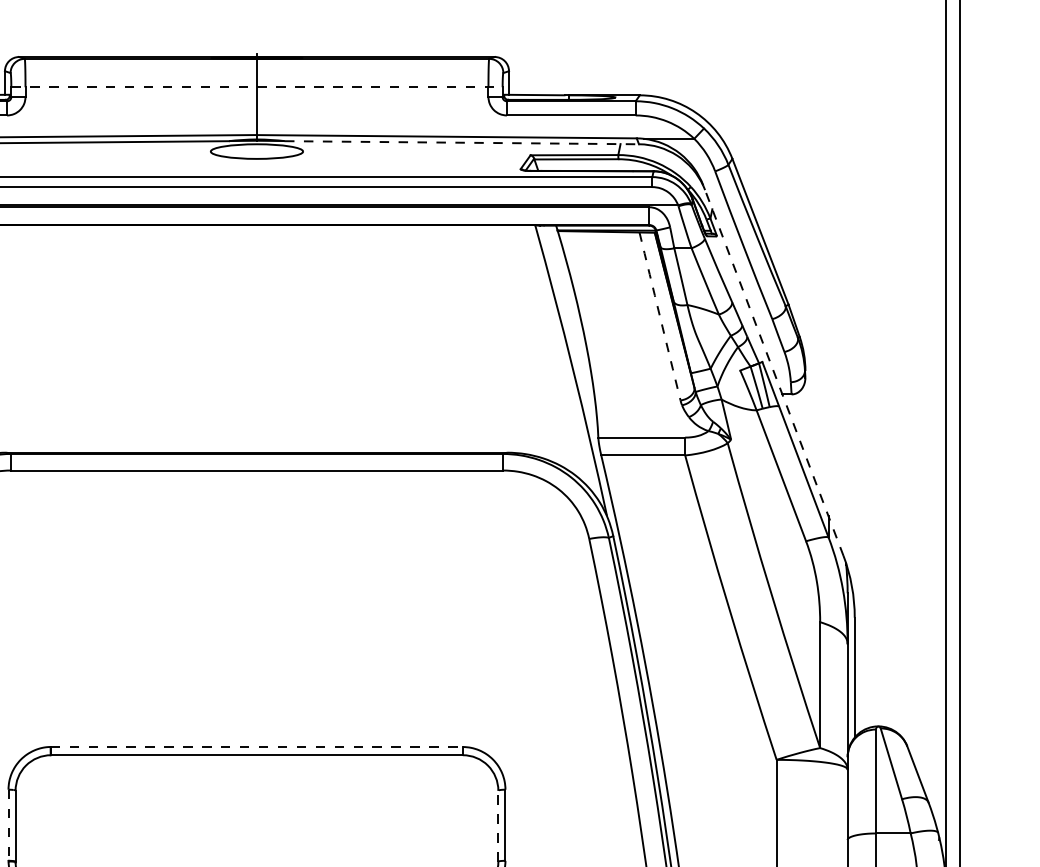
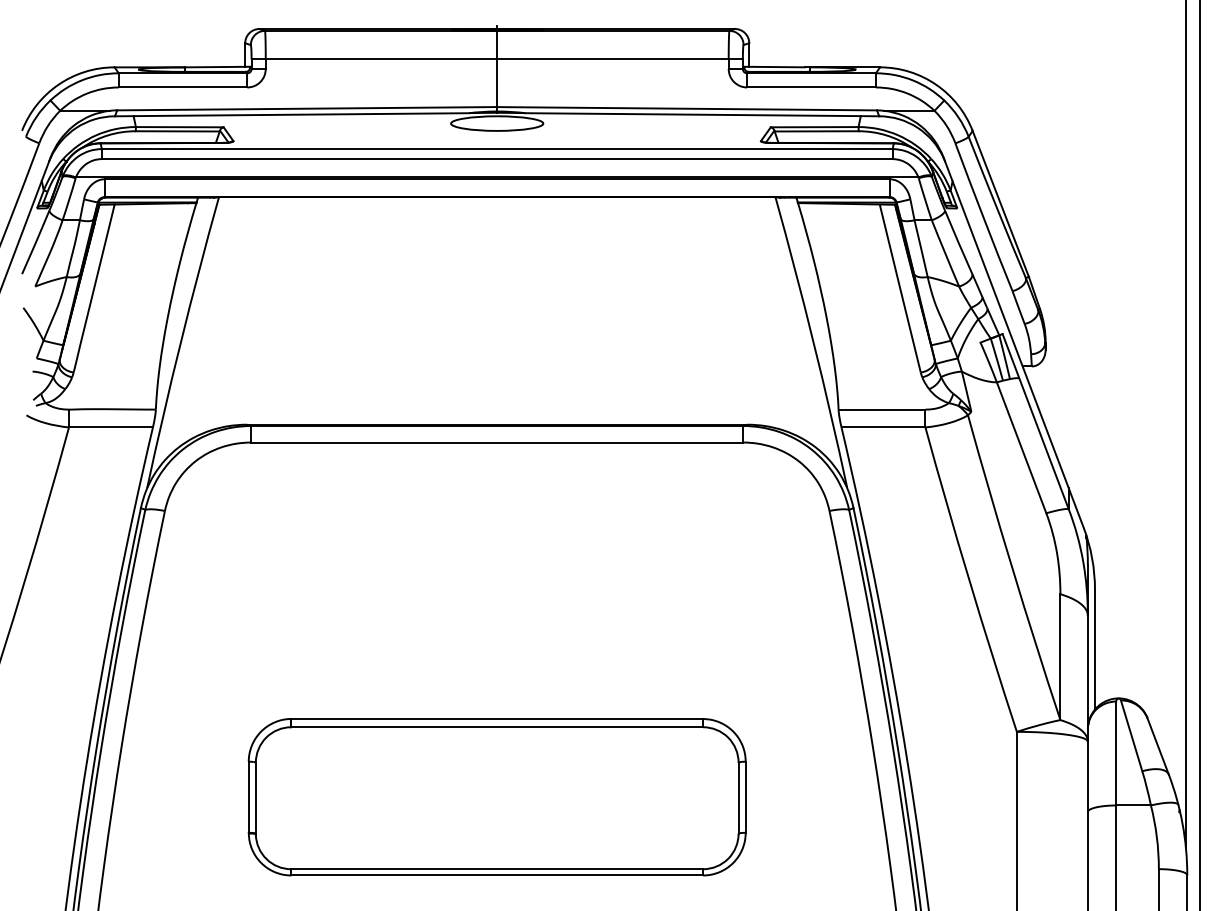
line: (257, 87) -> (497, 59), dashed -> solid
line: (462, 142) -> (702, 114), dashed -> solid
arc: (660, 316) -> (900, 288), dashed -> solid
line: (773, 370) -> (1013, 342), dashed -> solid
line: (257, 747) -> (497, 719), dashed -> solid
line: (8, 825) -> (248, 797), dashed -> solid
line: (498, 826) -> (738, 798), dashed -> solid

